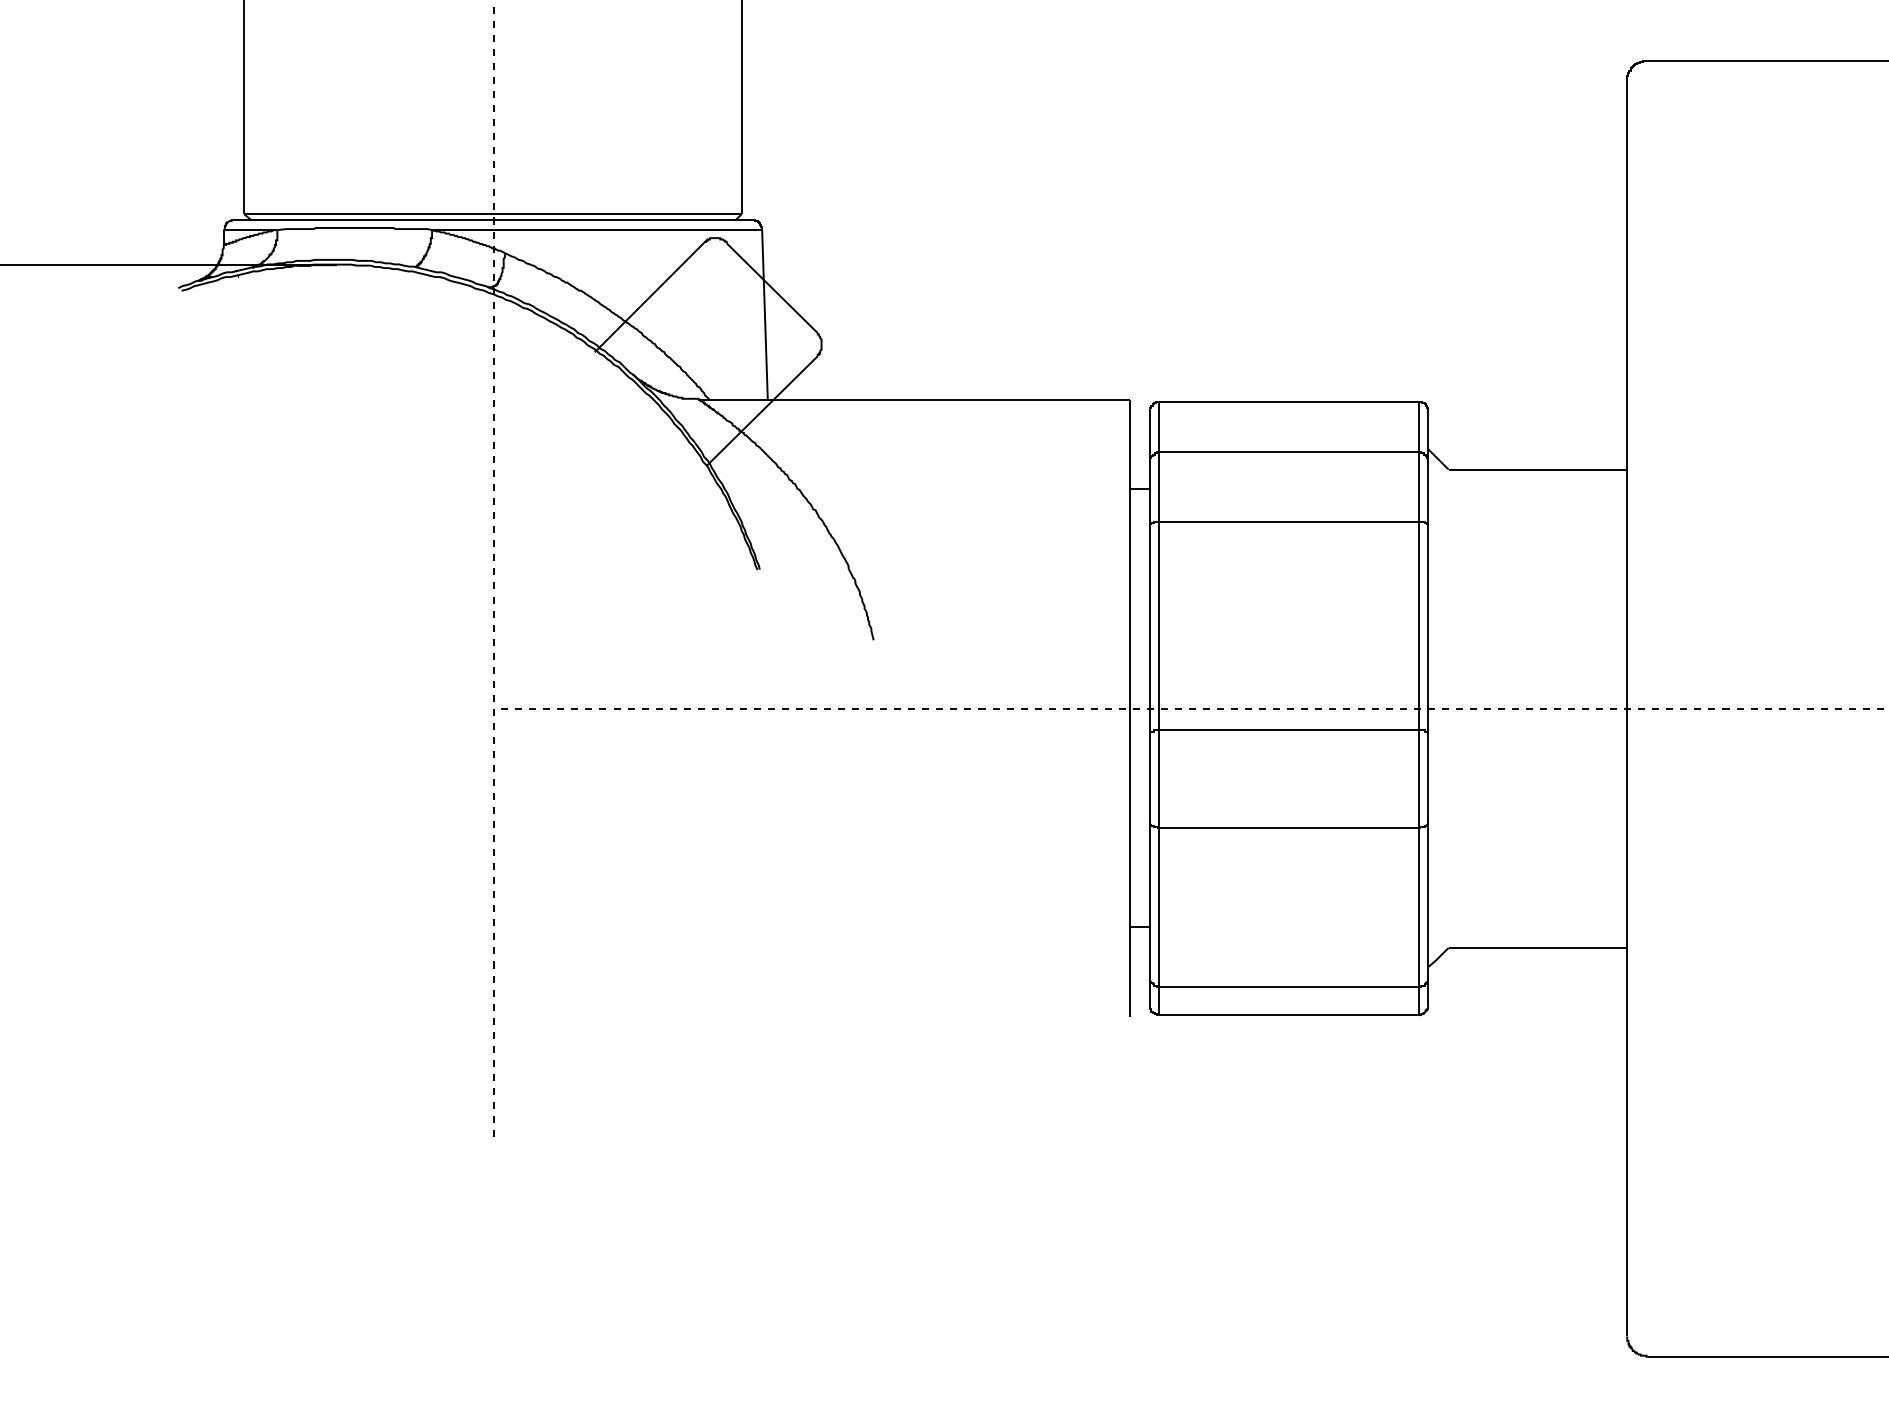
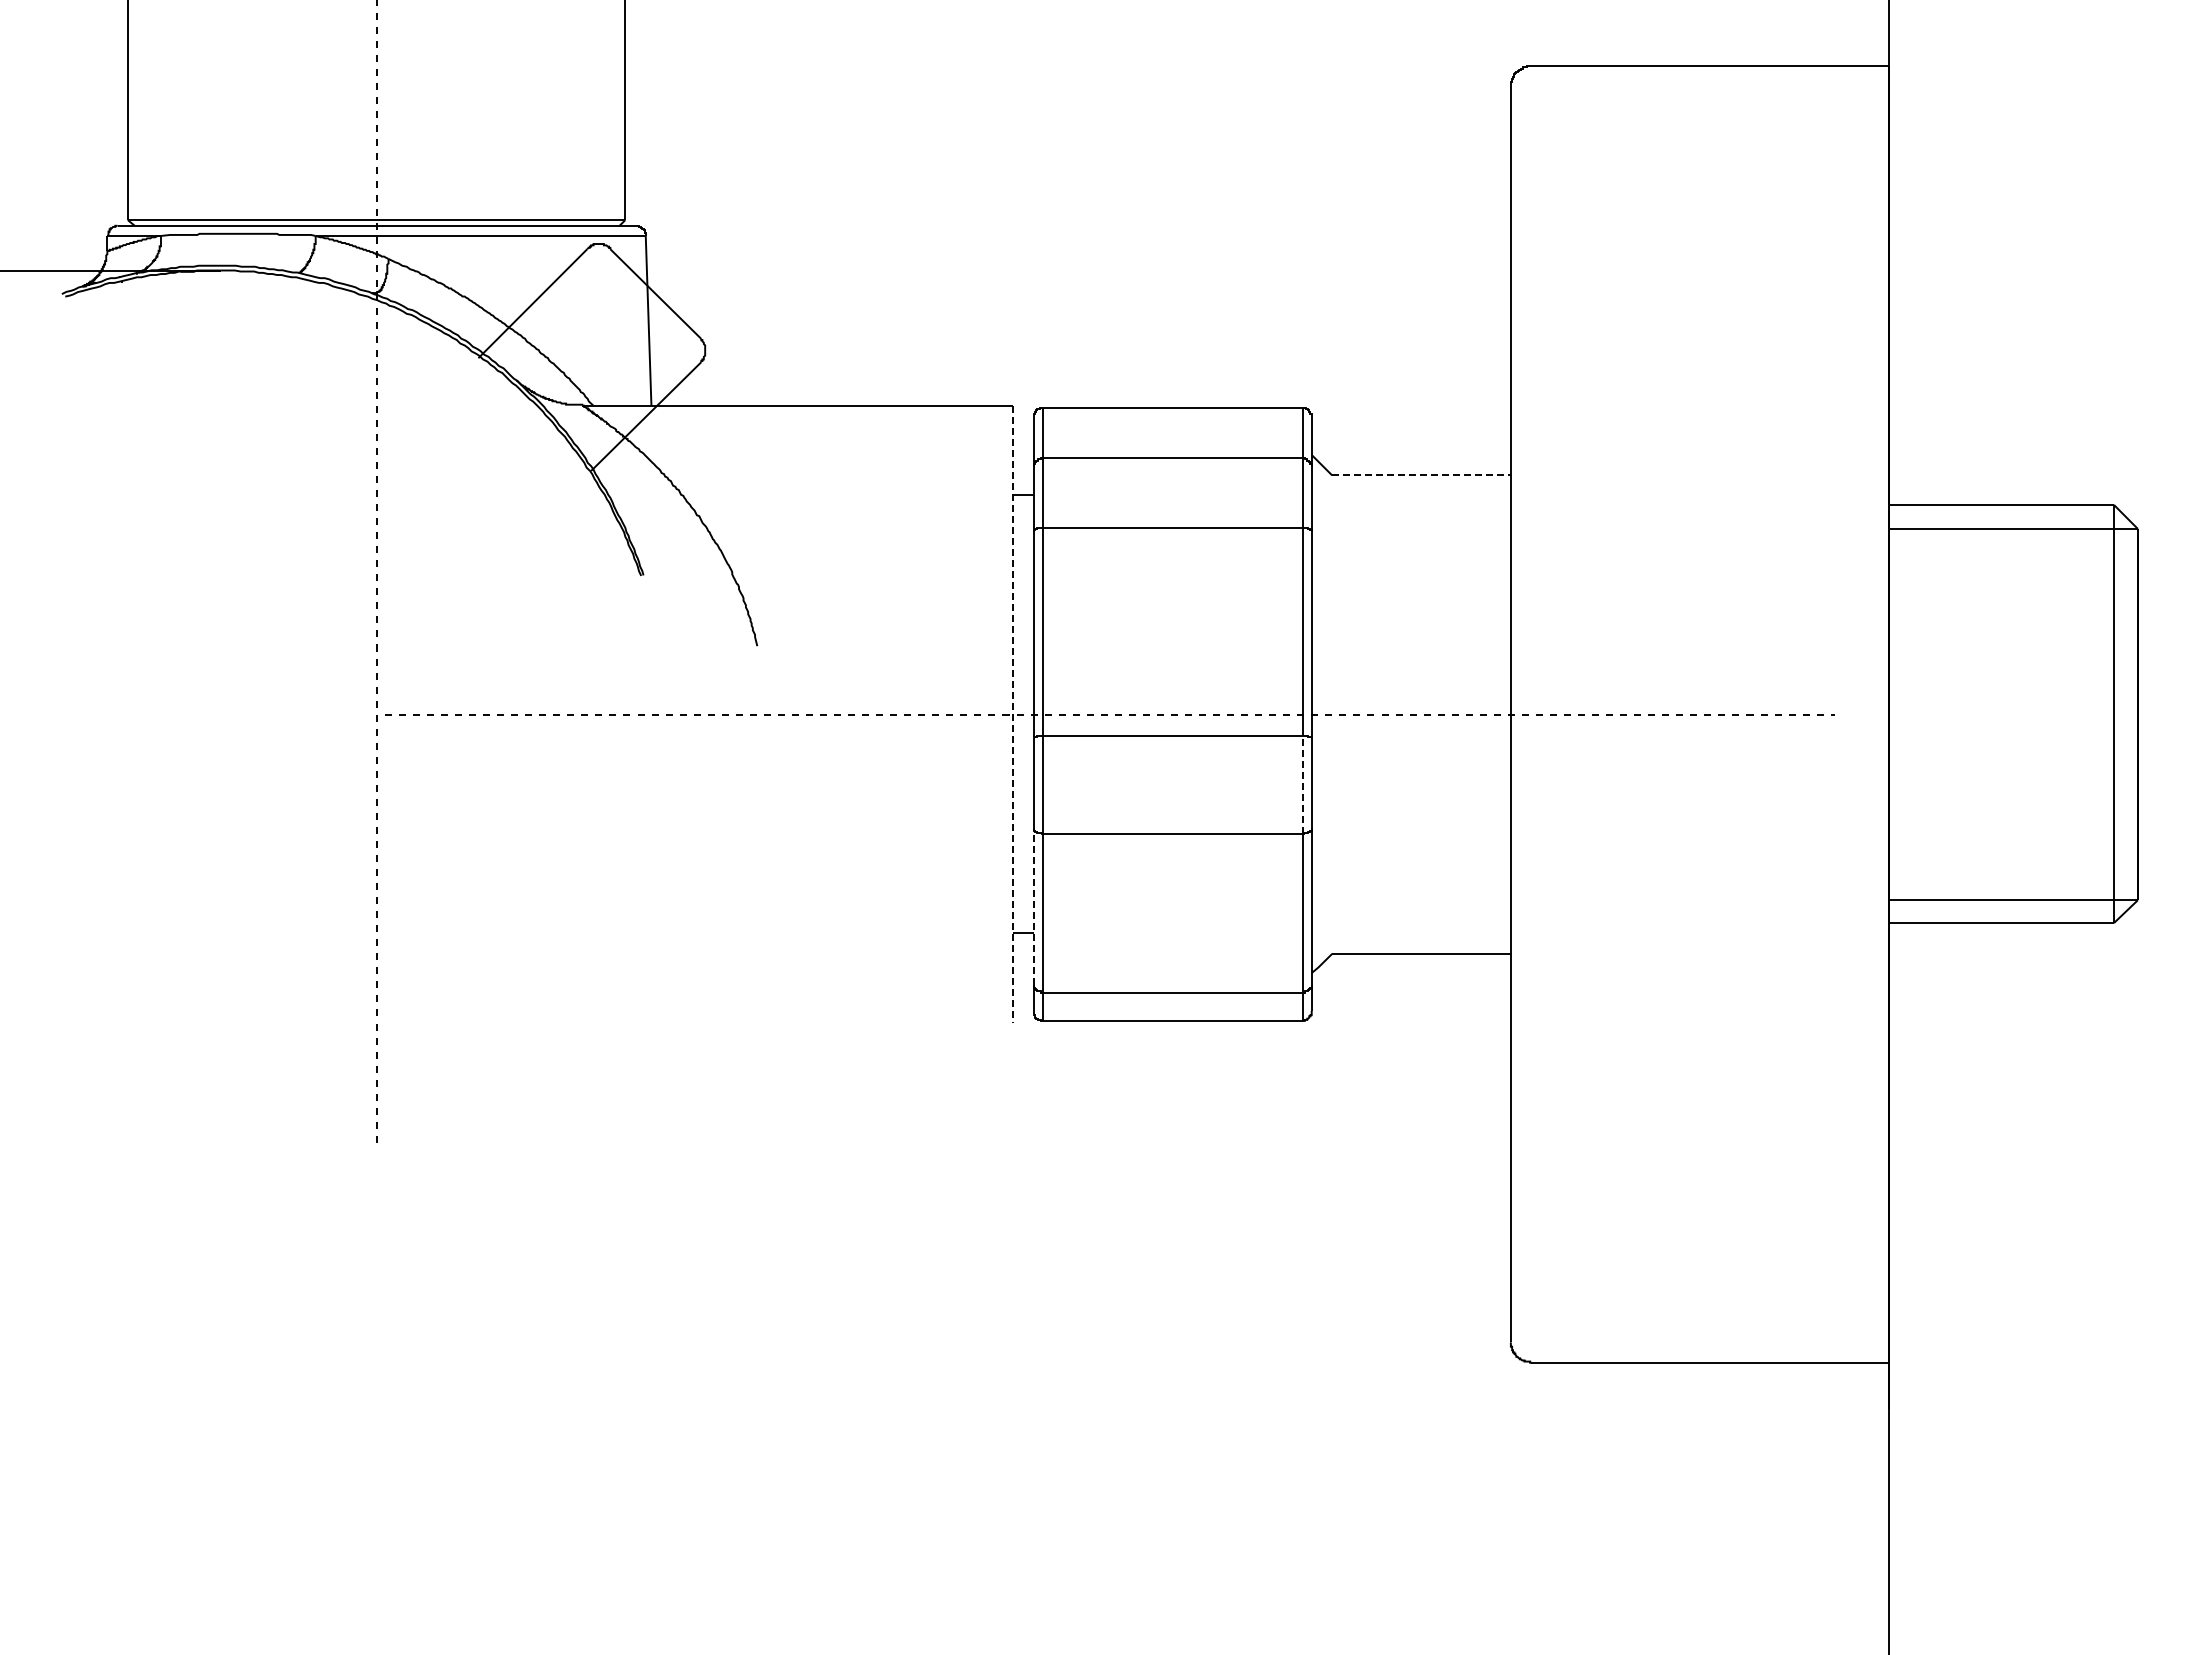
line: (1538, 469) -> (1422, 475), solid -> dashed
line: (1129, 708) -> (1013, 714), solid -> dashed
line: (1418, 779) -> (1302, 785), solid -> dashed
line: (1149, 899) -> (1033, 905), solid -> dashed

